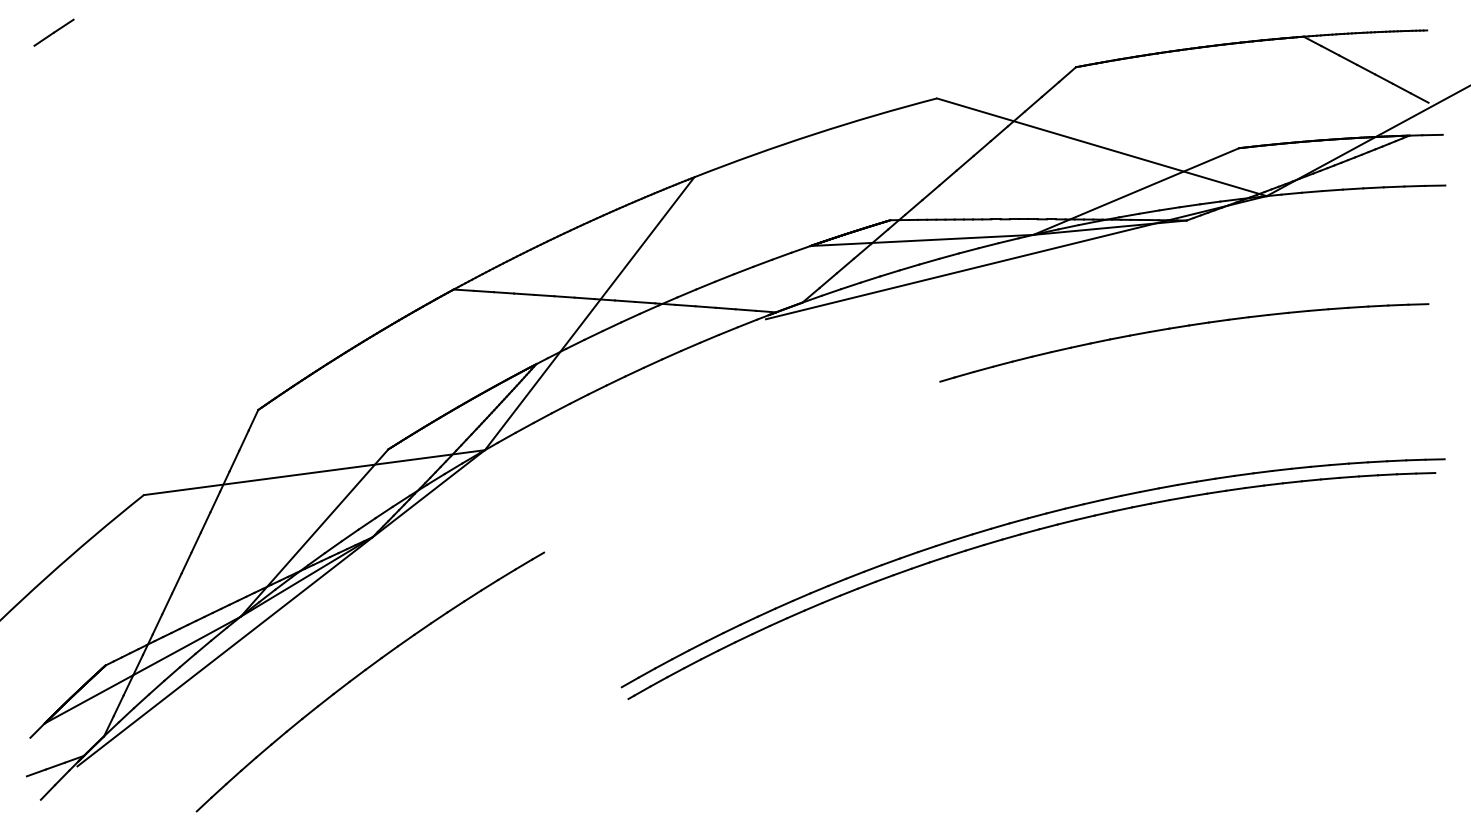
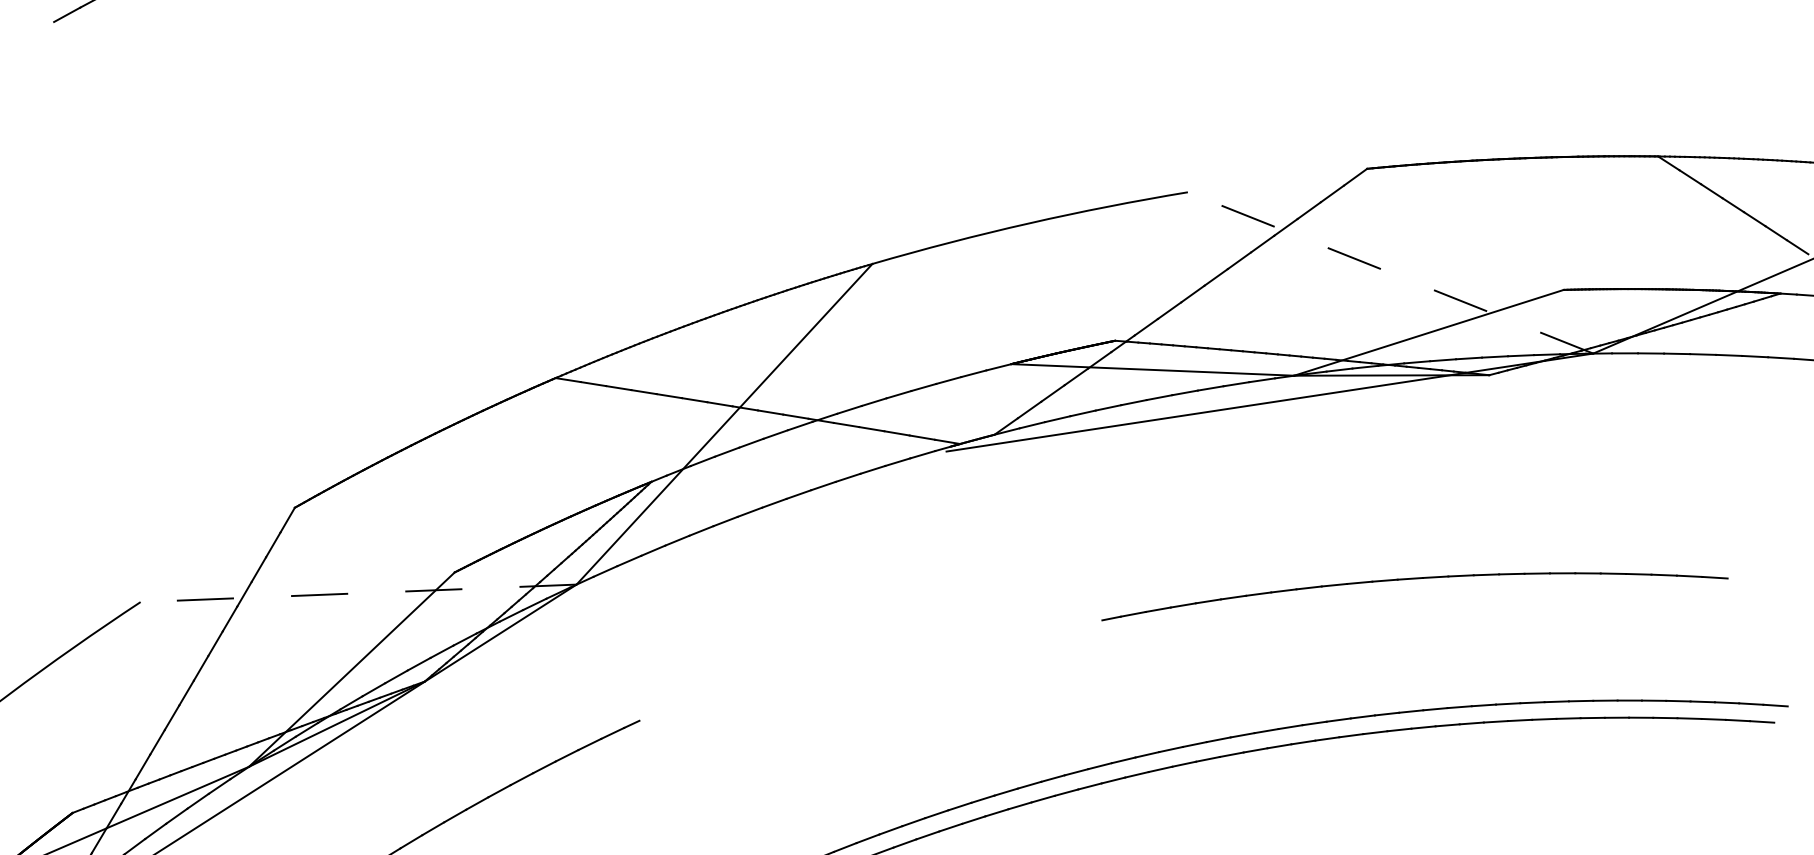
line: (1101, 147) -> (1390, 273), solid -> dashed
part: (1184, 327) -> (1416, 579), moved
line: (314, 472) -> (358, 593), solid -> dashed

